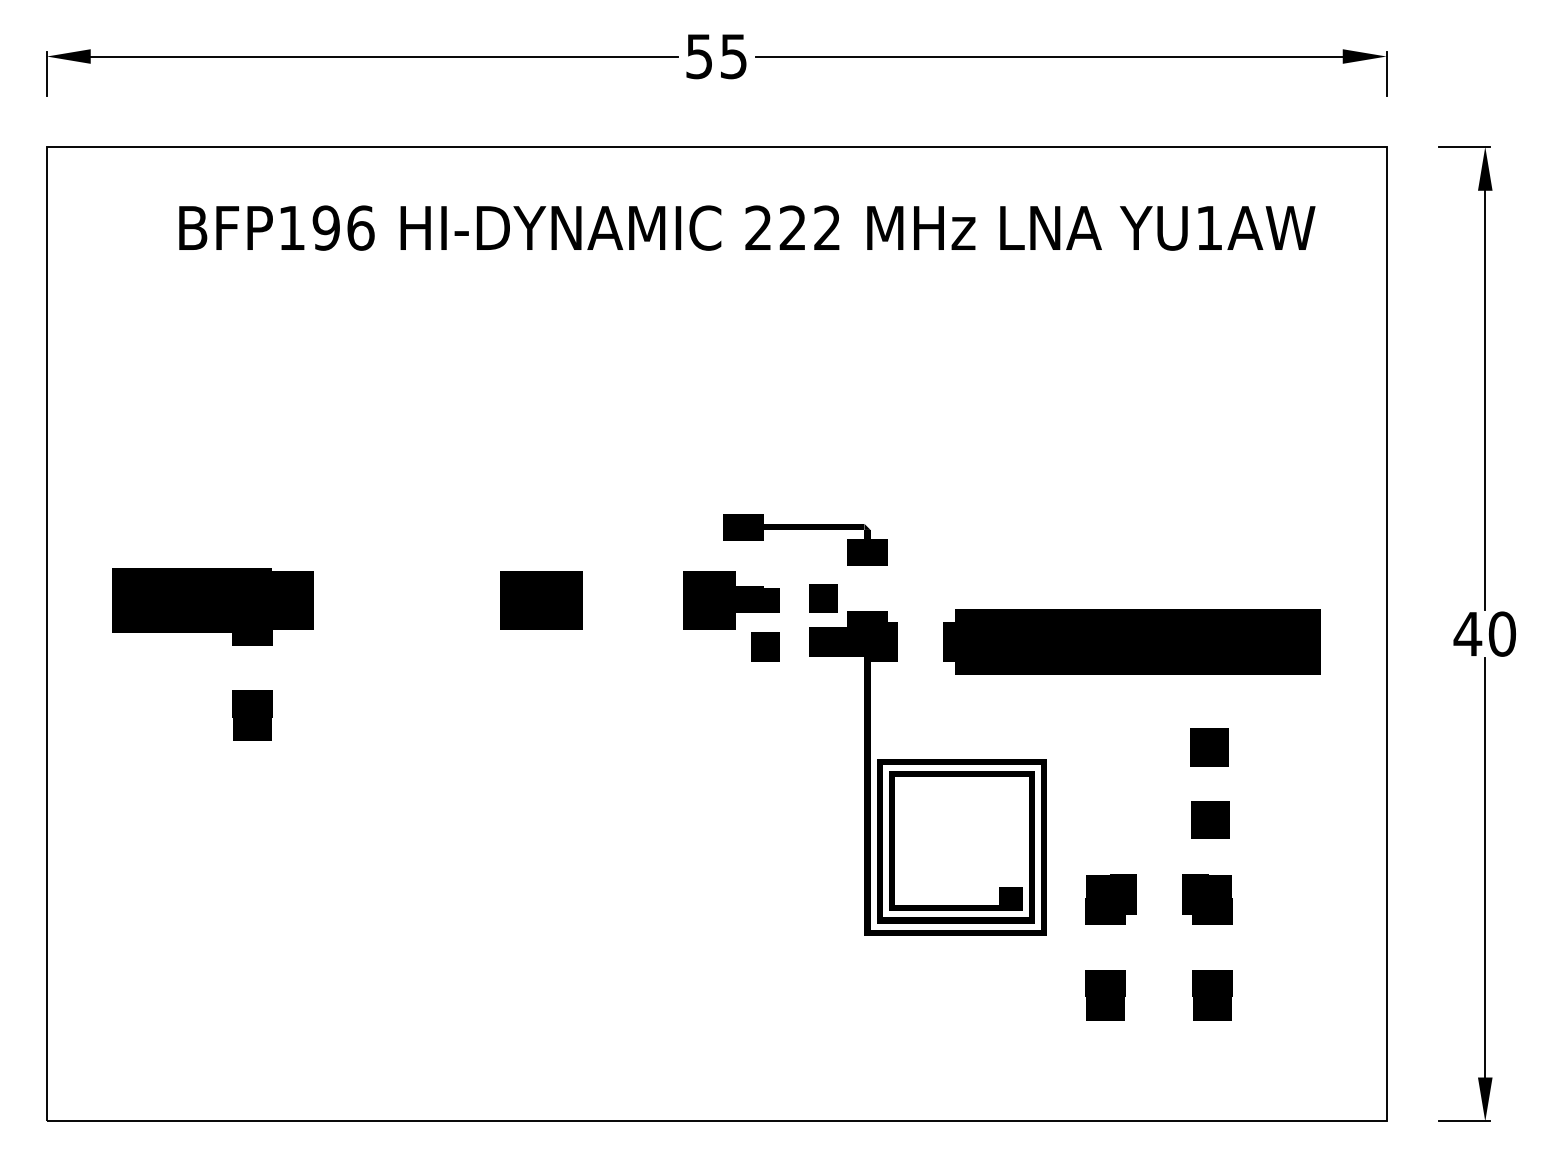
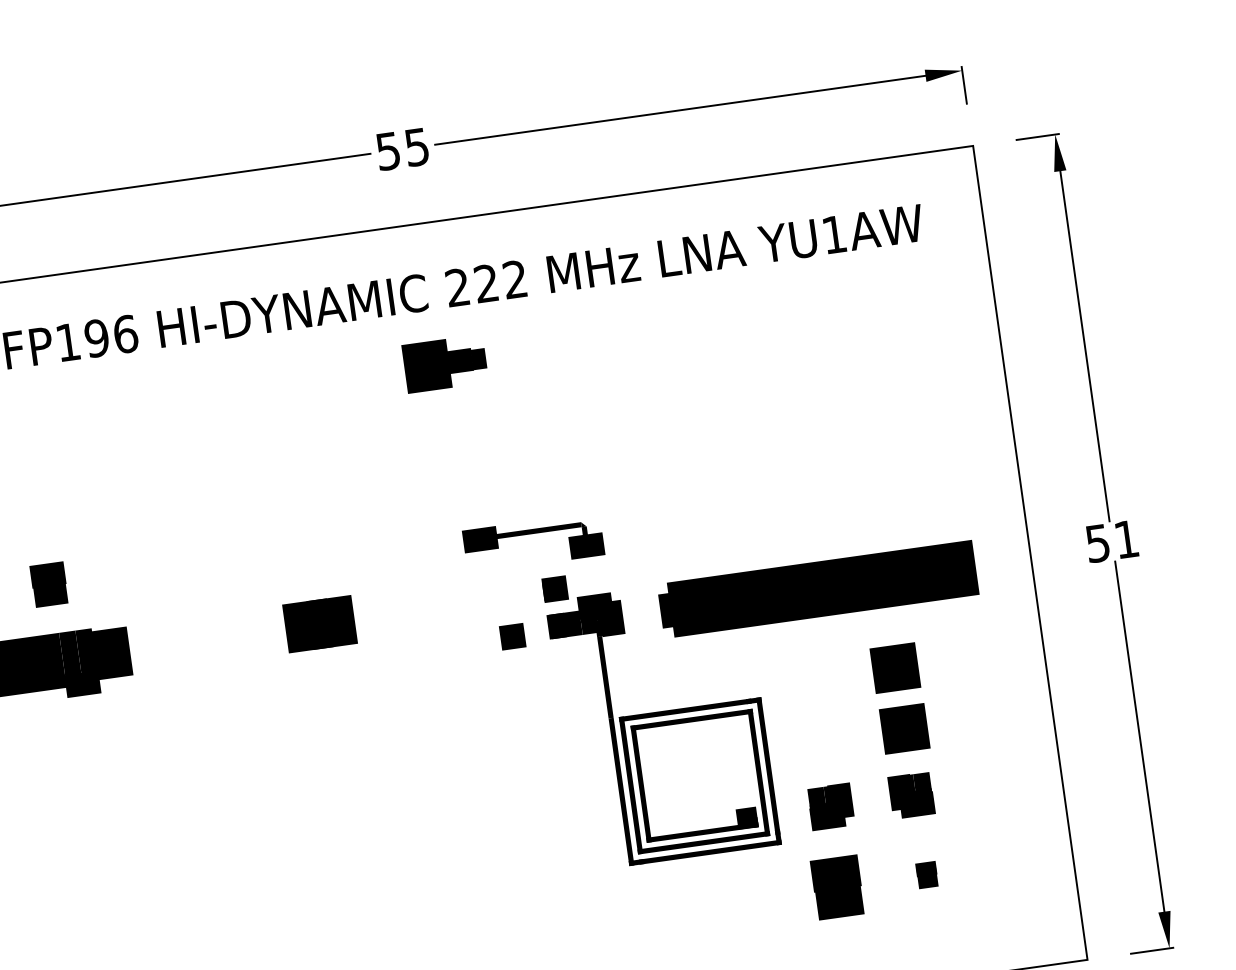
part: (731, 600) -> (445, 363), moved
text: (1484, 633) -> (1111, 540), 40 -> 51
part: (252, 715) -> (49, 584), moved
part: (1209, 747) -> (895, 668), size x1.4
part: (1210, 819) -> (904, 728), size x1.4
part: (1105, 995) -> (837, 887), size x1.4
part: (1212, 995) -> (927, 875), size x0.6

